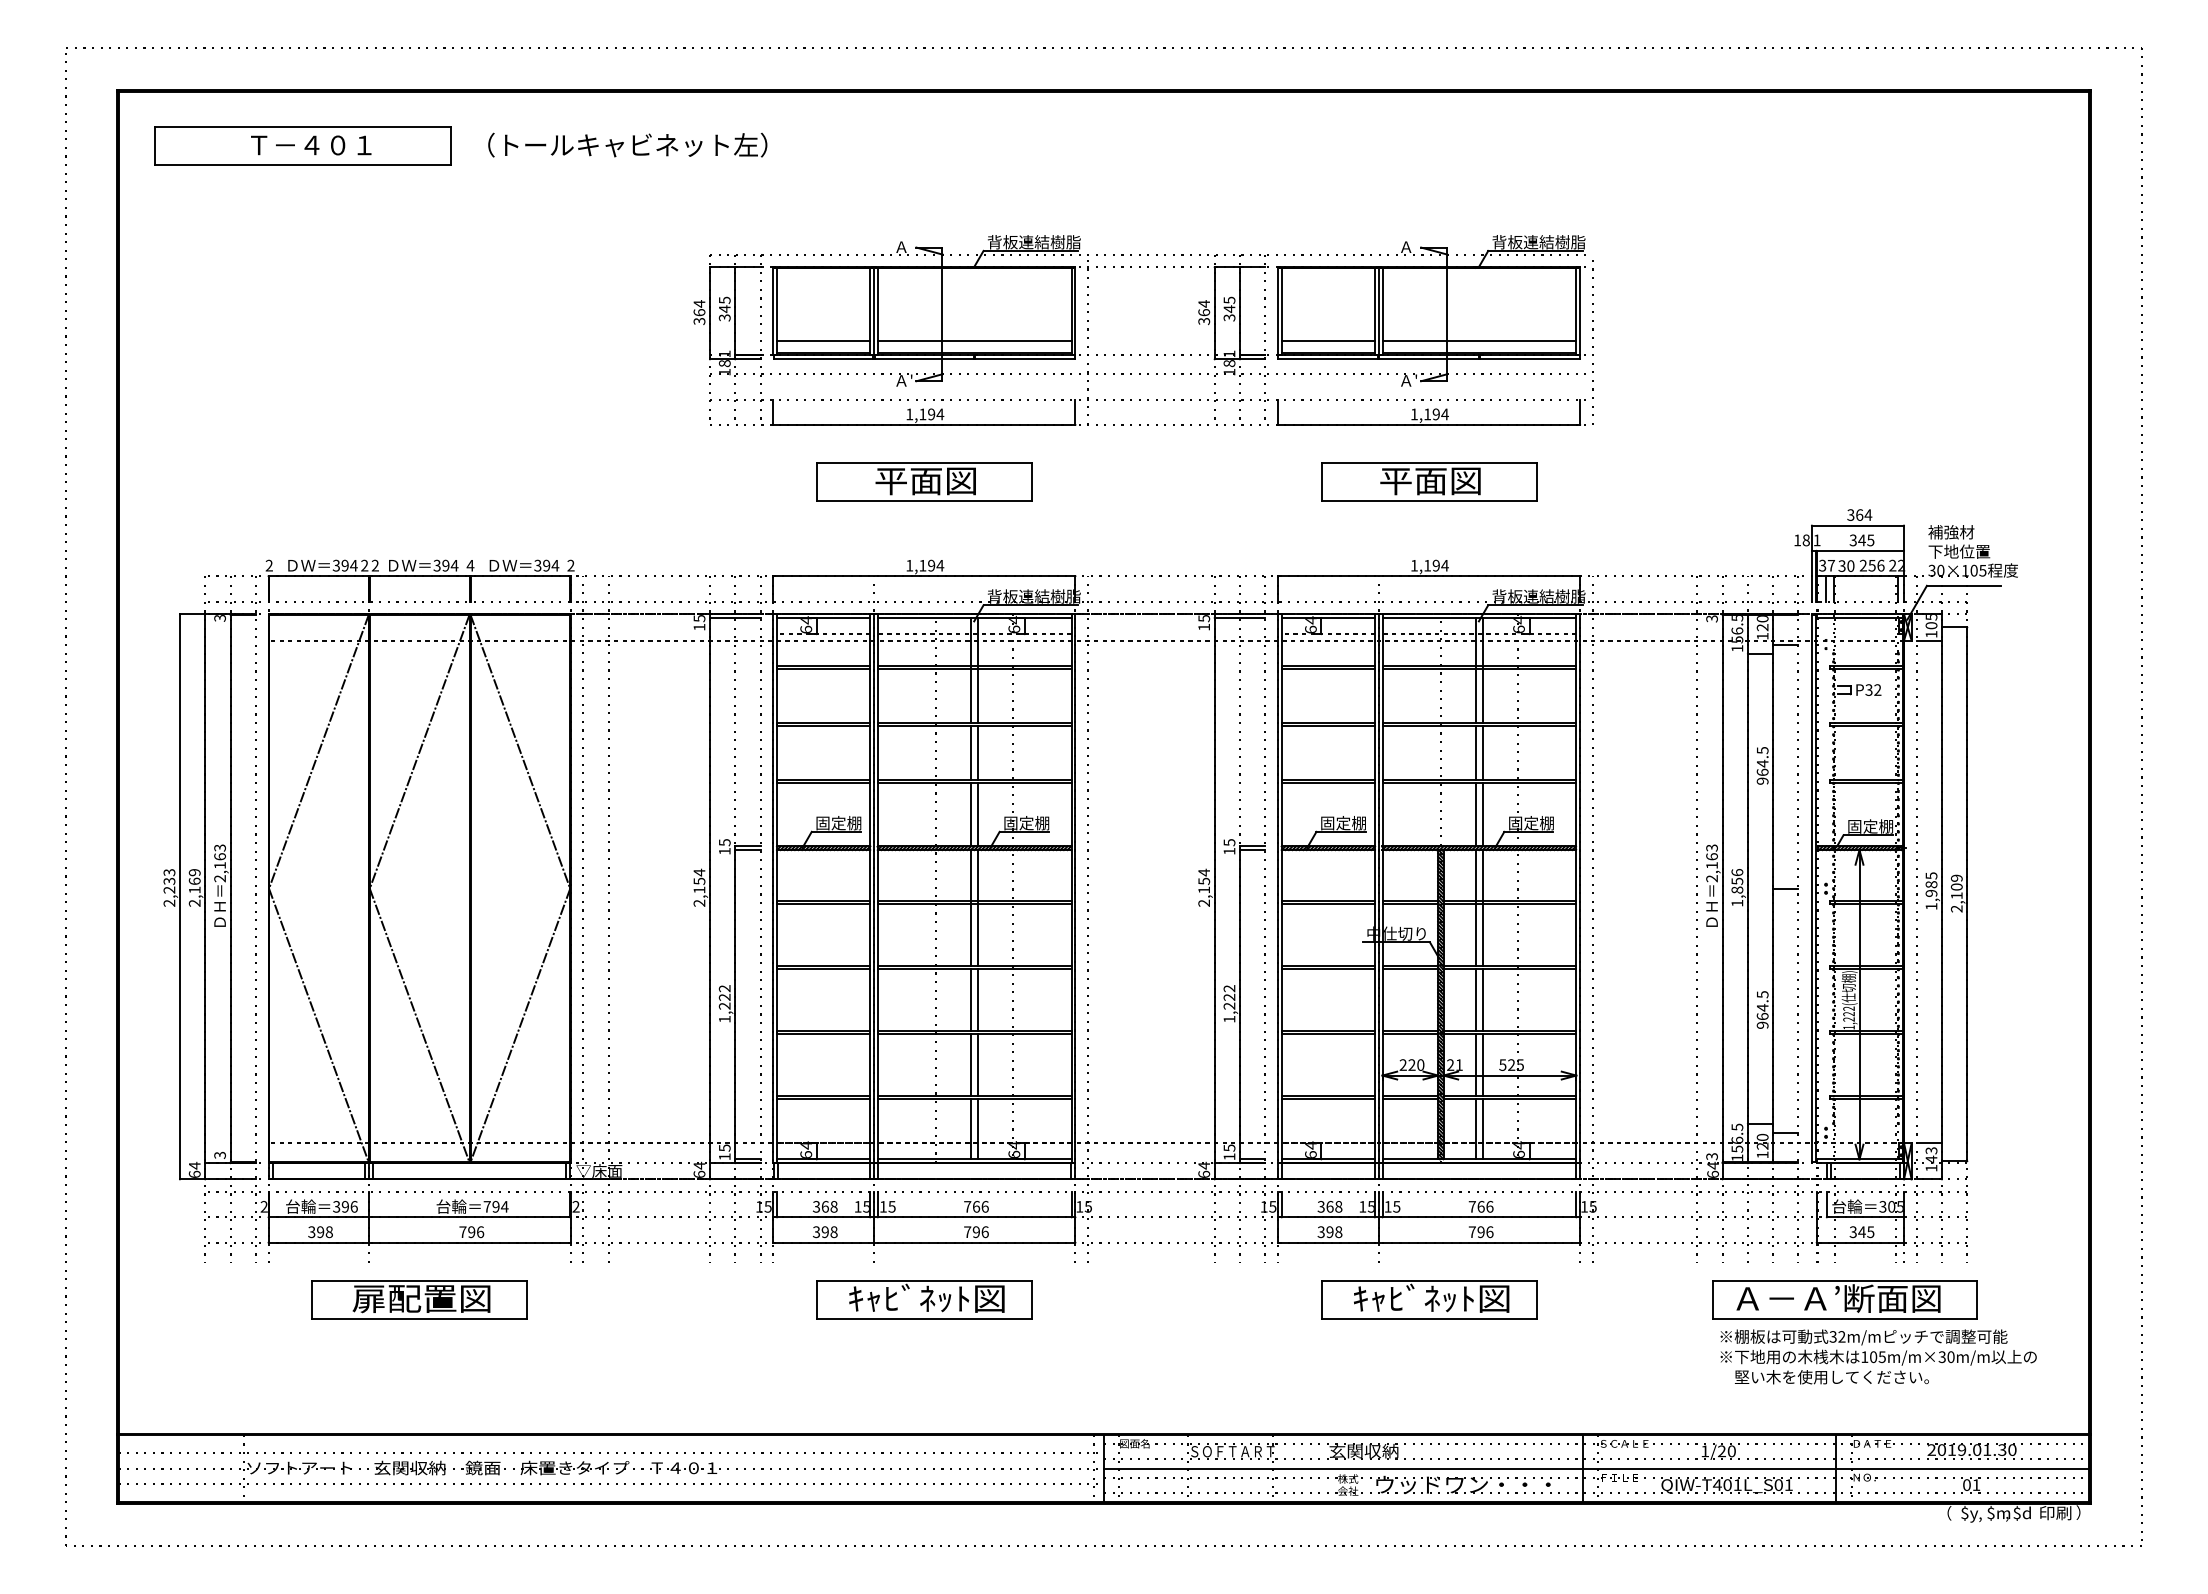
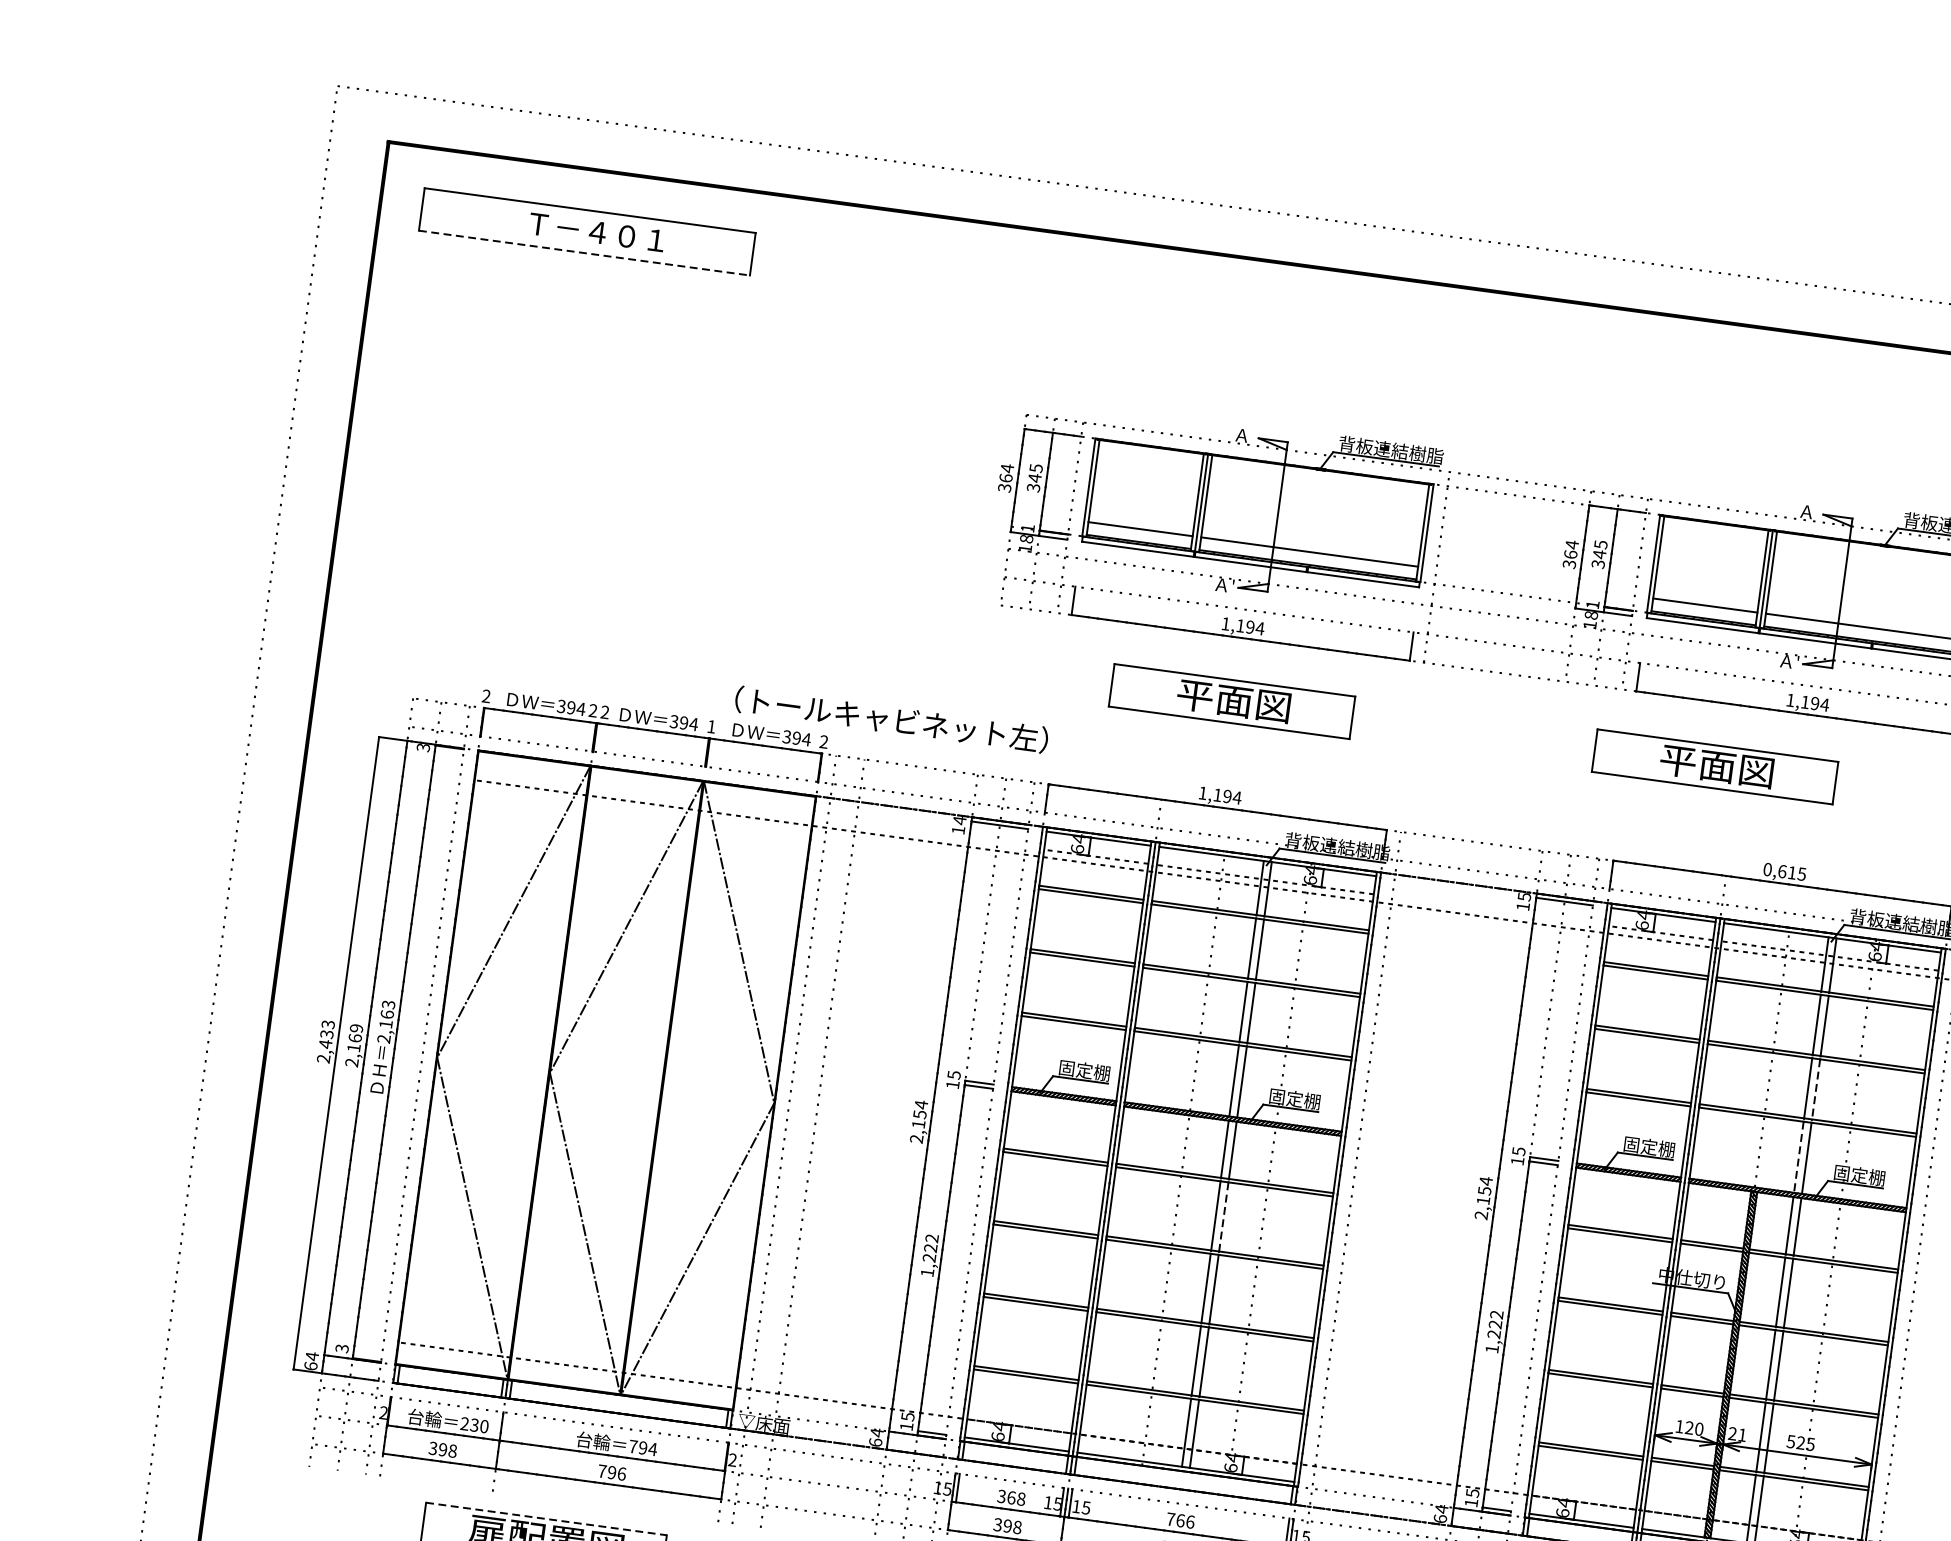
text: (627, 144) -> (891, 718), moved
line: (302, 165) -> (584, 253), solid -> dashed
part: (1429, 481) -> (1715, 766), moved
text: (470, 565) -> (711, 726), 4 -> 1
text: (1429, 565) -> (1784, 871), 1,194 -> 0,615
text: (699, 618) -> (959, 820), 15 -> 14
line: (1482, 752) -> (1815, 1088), solid -> dashed
line: (1475, 814) -> (1798, 1157), solid -> dashed
text: (169, 890) -> (325, 1044), 2,233 -> 2,433
line: (978, 935) -> (1224, 1217), solid -> dashed
text: (1402, 1064) -> (1678, 1425), 220 -> 120
text: (345, 1206) -> (474, 1424), 396 -> 230
line: (419, 1280) -> (546, 1518), solid -> dashed

